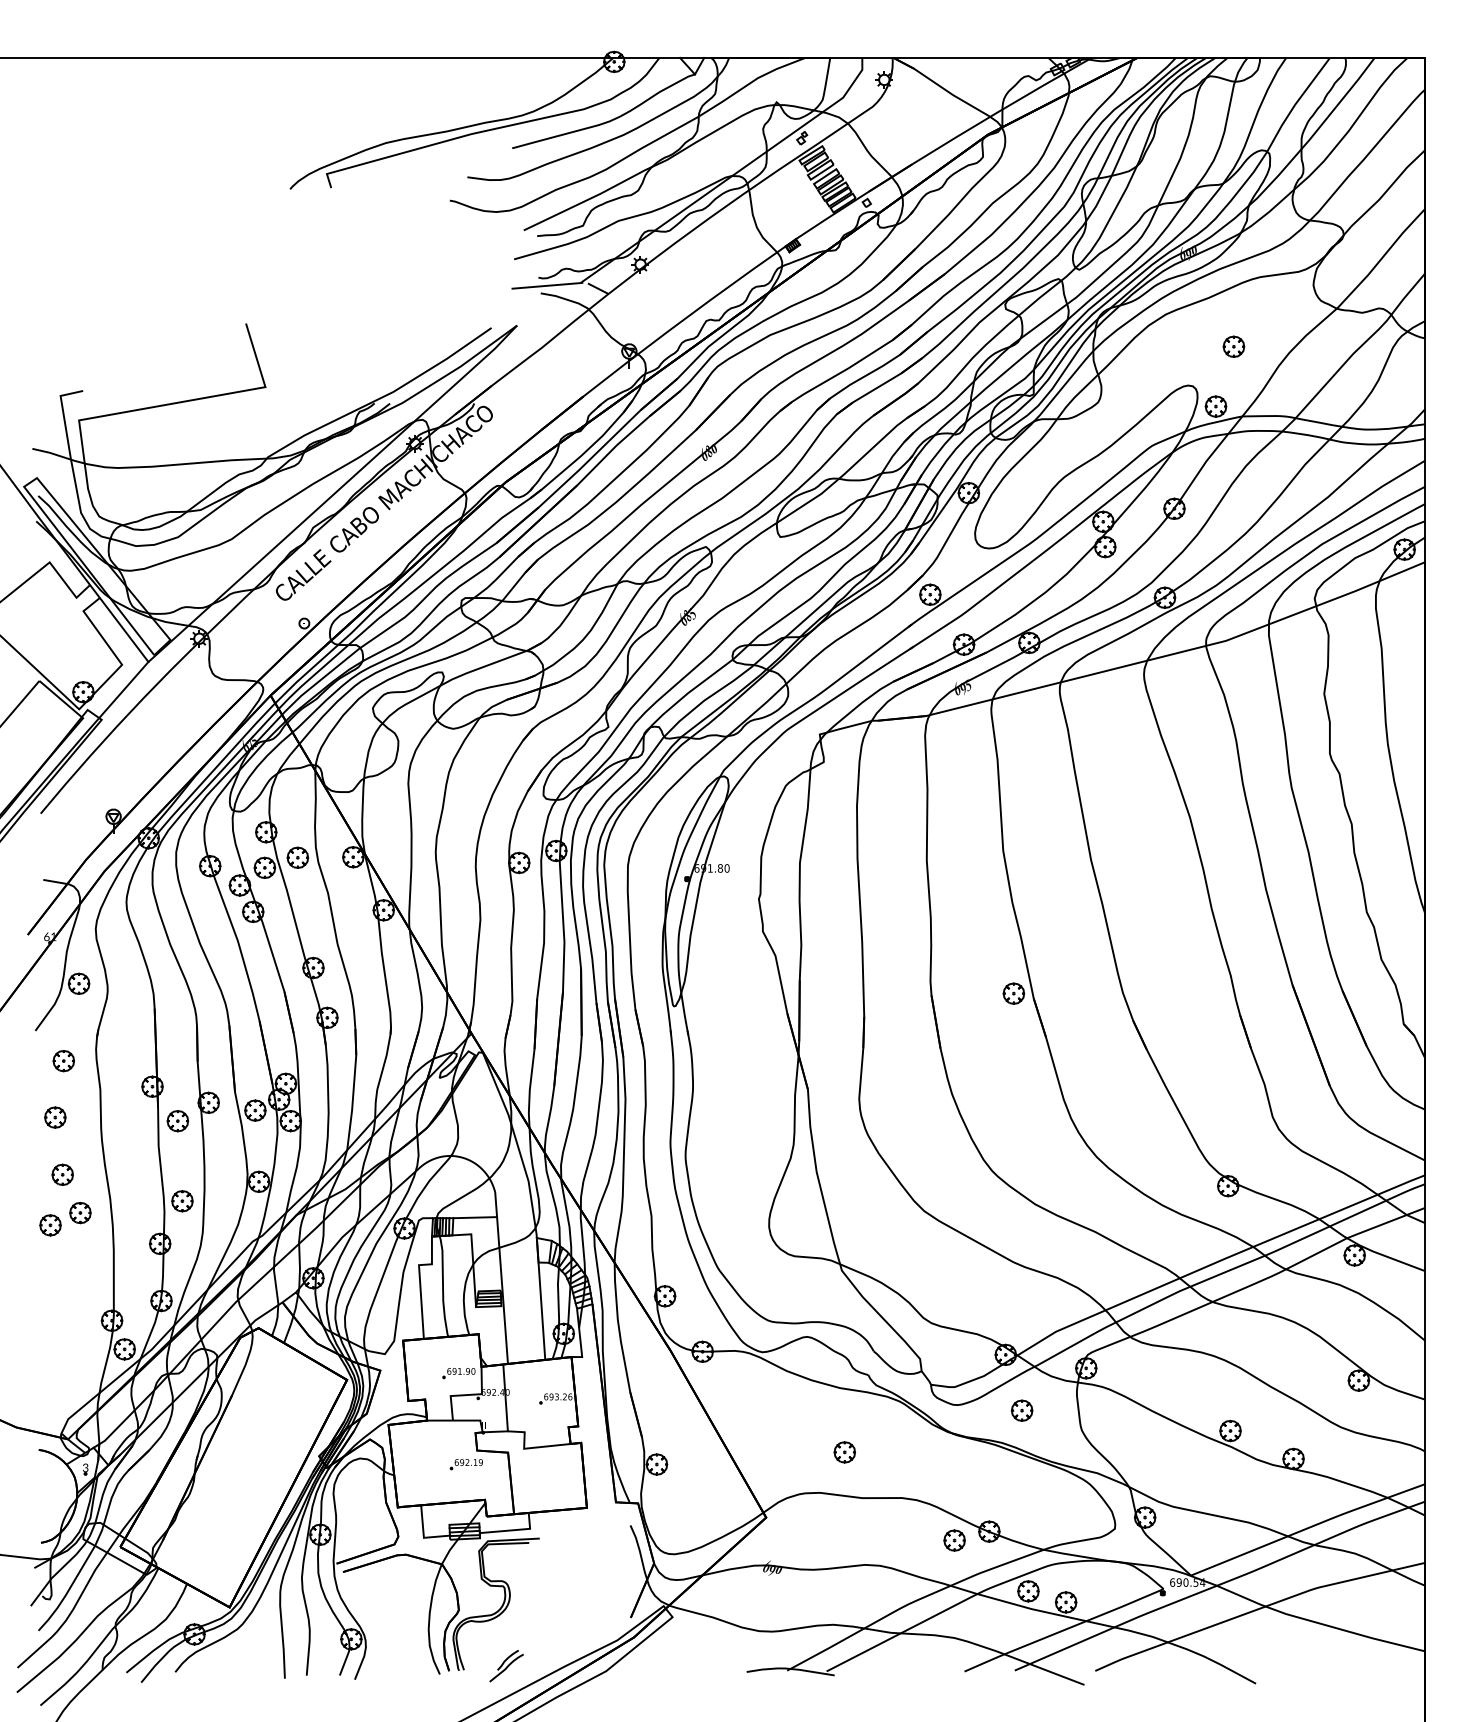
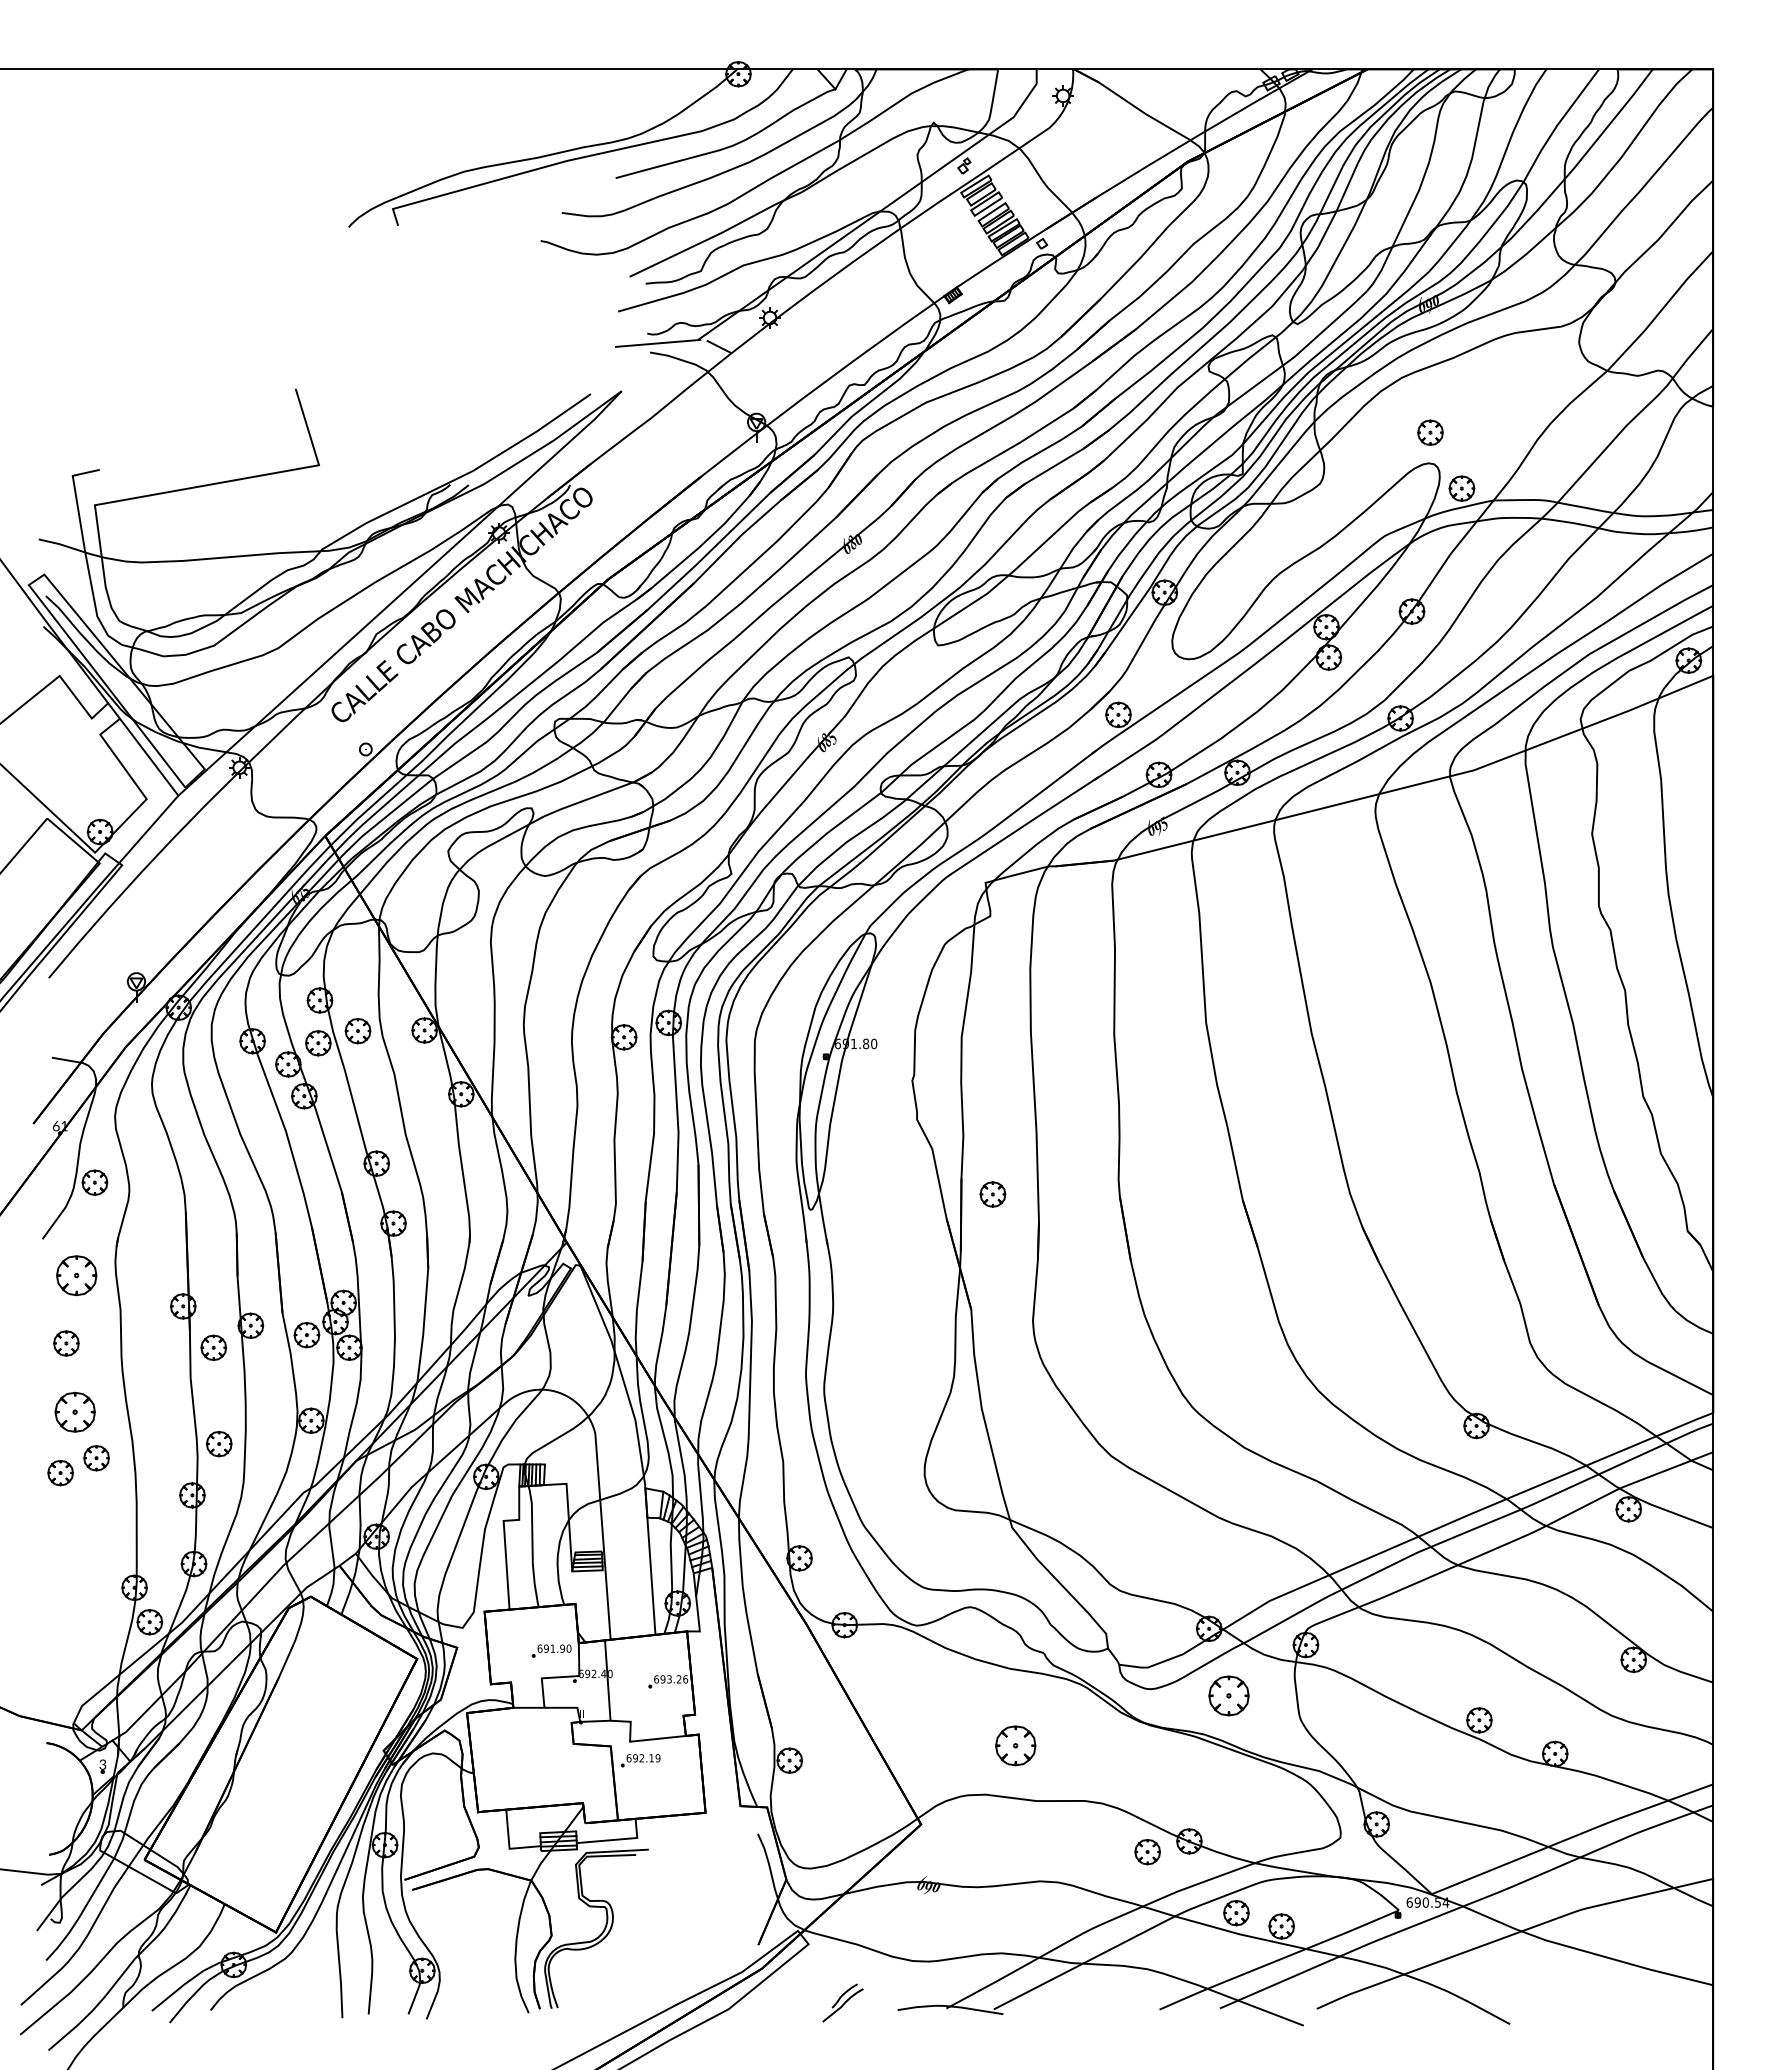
part: (1233, 346) -> (1430, 432), moved
part: (1013, 993) -> (992, 1194), moved
part: (63, 1061) -> (76, 1275), size x1.6
part: (62, 1174) -> (75, 1412), size x1.6
line: (474, 1217) -> (570, 1463), removed
part: (1021, 1410) -> (1228, 1695), size x1.6
part: (844, 1452) -> (1015, 1746), size x1.6
part: (466, 1464) -> (640, 1760), moved
part: (506, 1665) -> (842, 2002), moved

